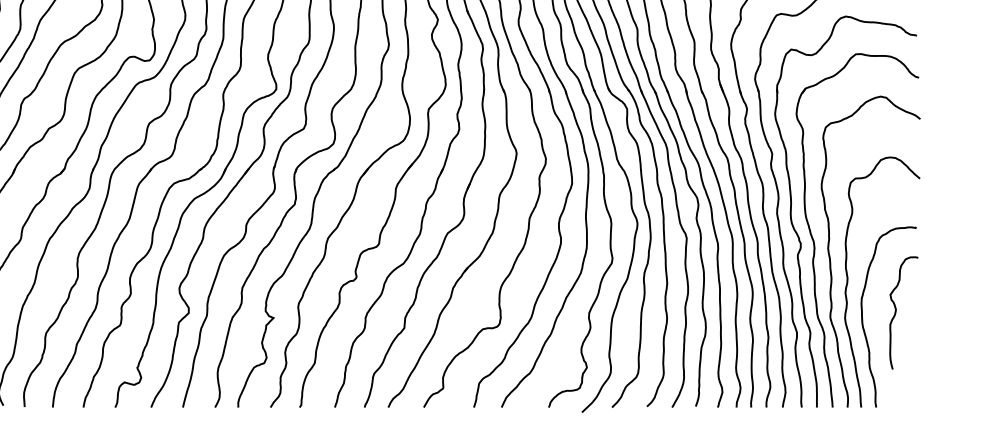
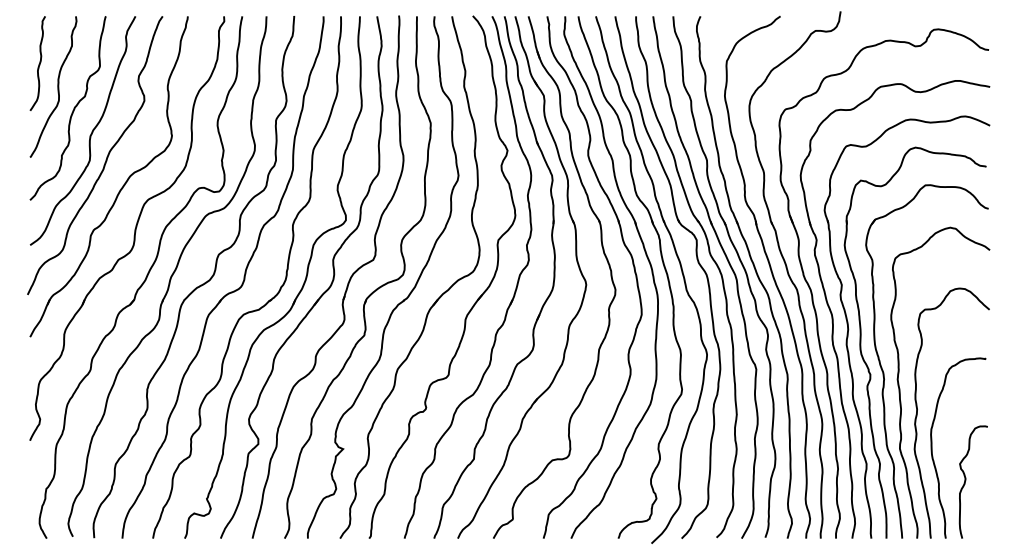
curve: (896, 311) -> (966, 480), moved

